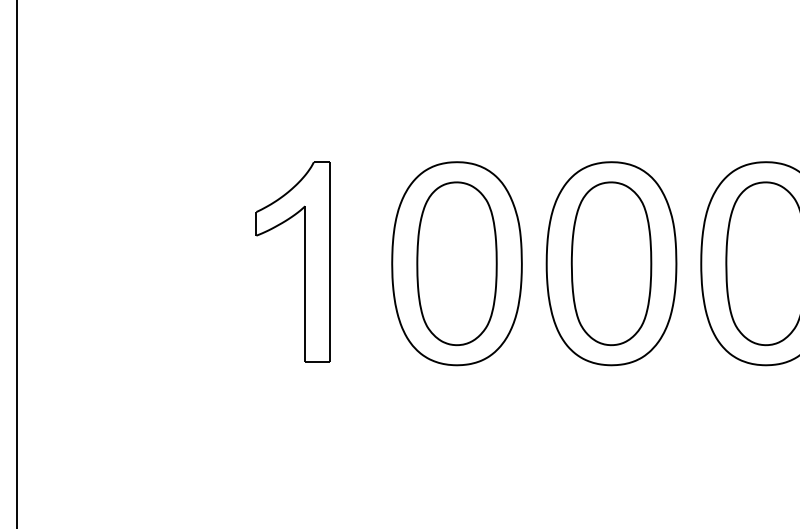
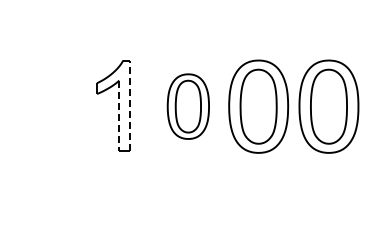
line: (329, 261) -> (130, 105), solid -> dashed
part: (457, 263) -> (188, 106), size x0.7
line: (305, 285) -> (119, 116), solid -> dashed

